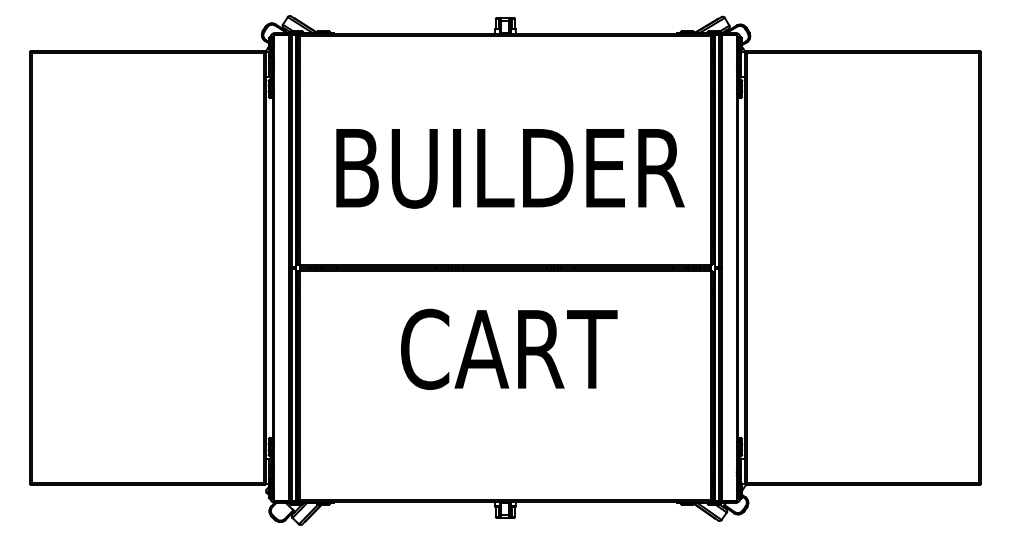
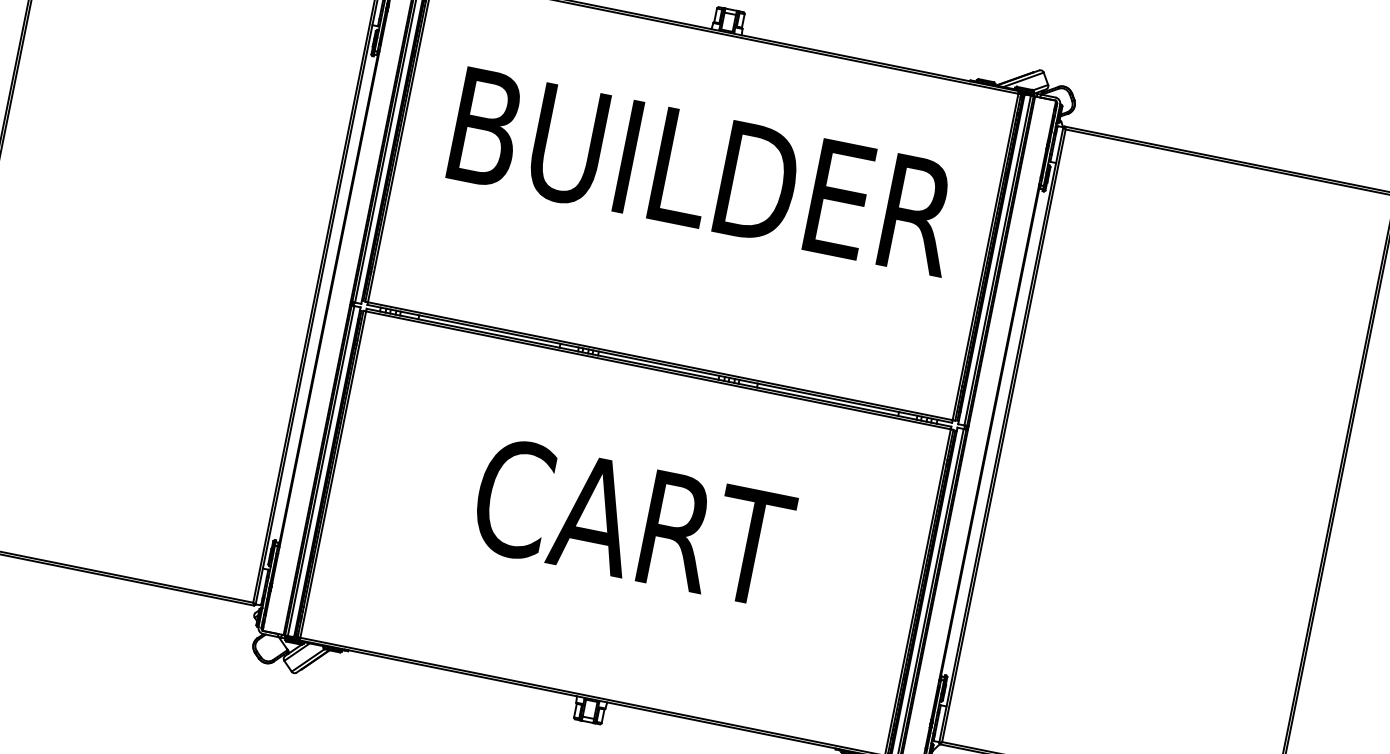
text: (510, 168) -> (704, 172), moved
text: (509, 348) -> (634, 521), moved

